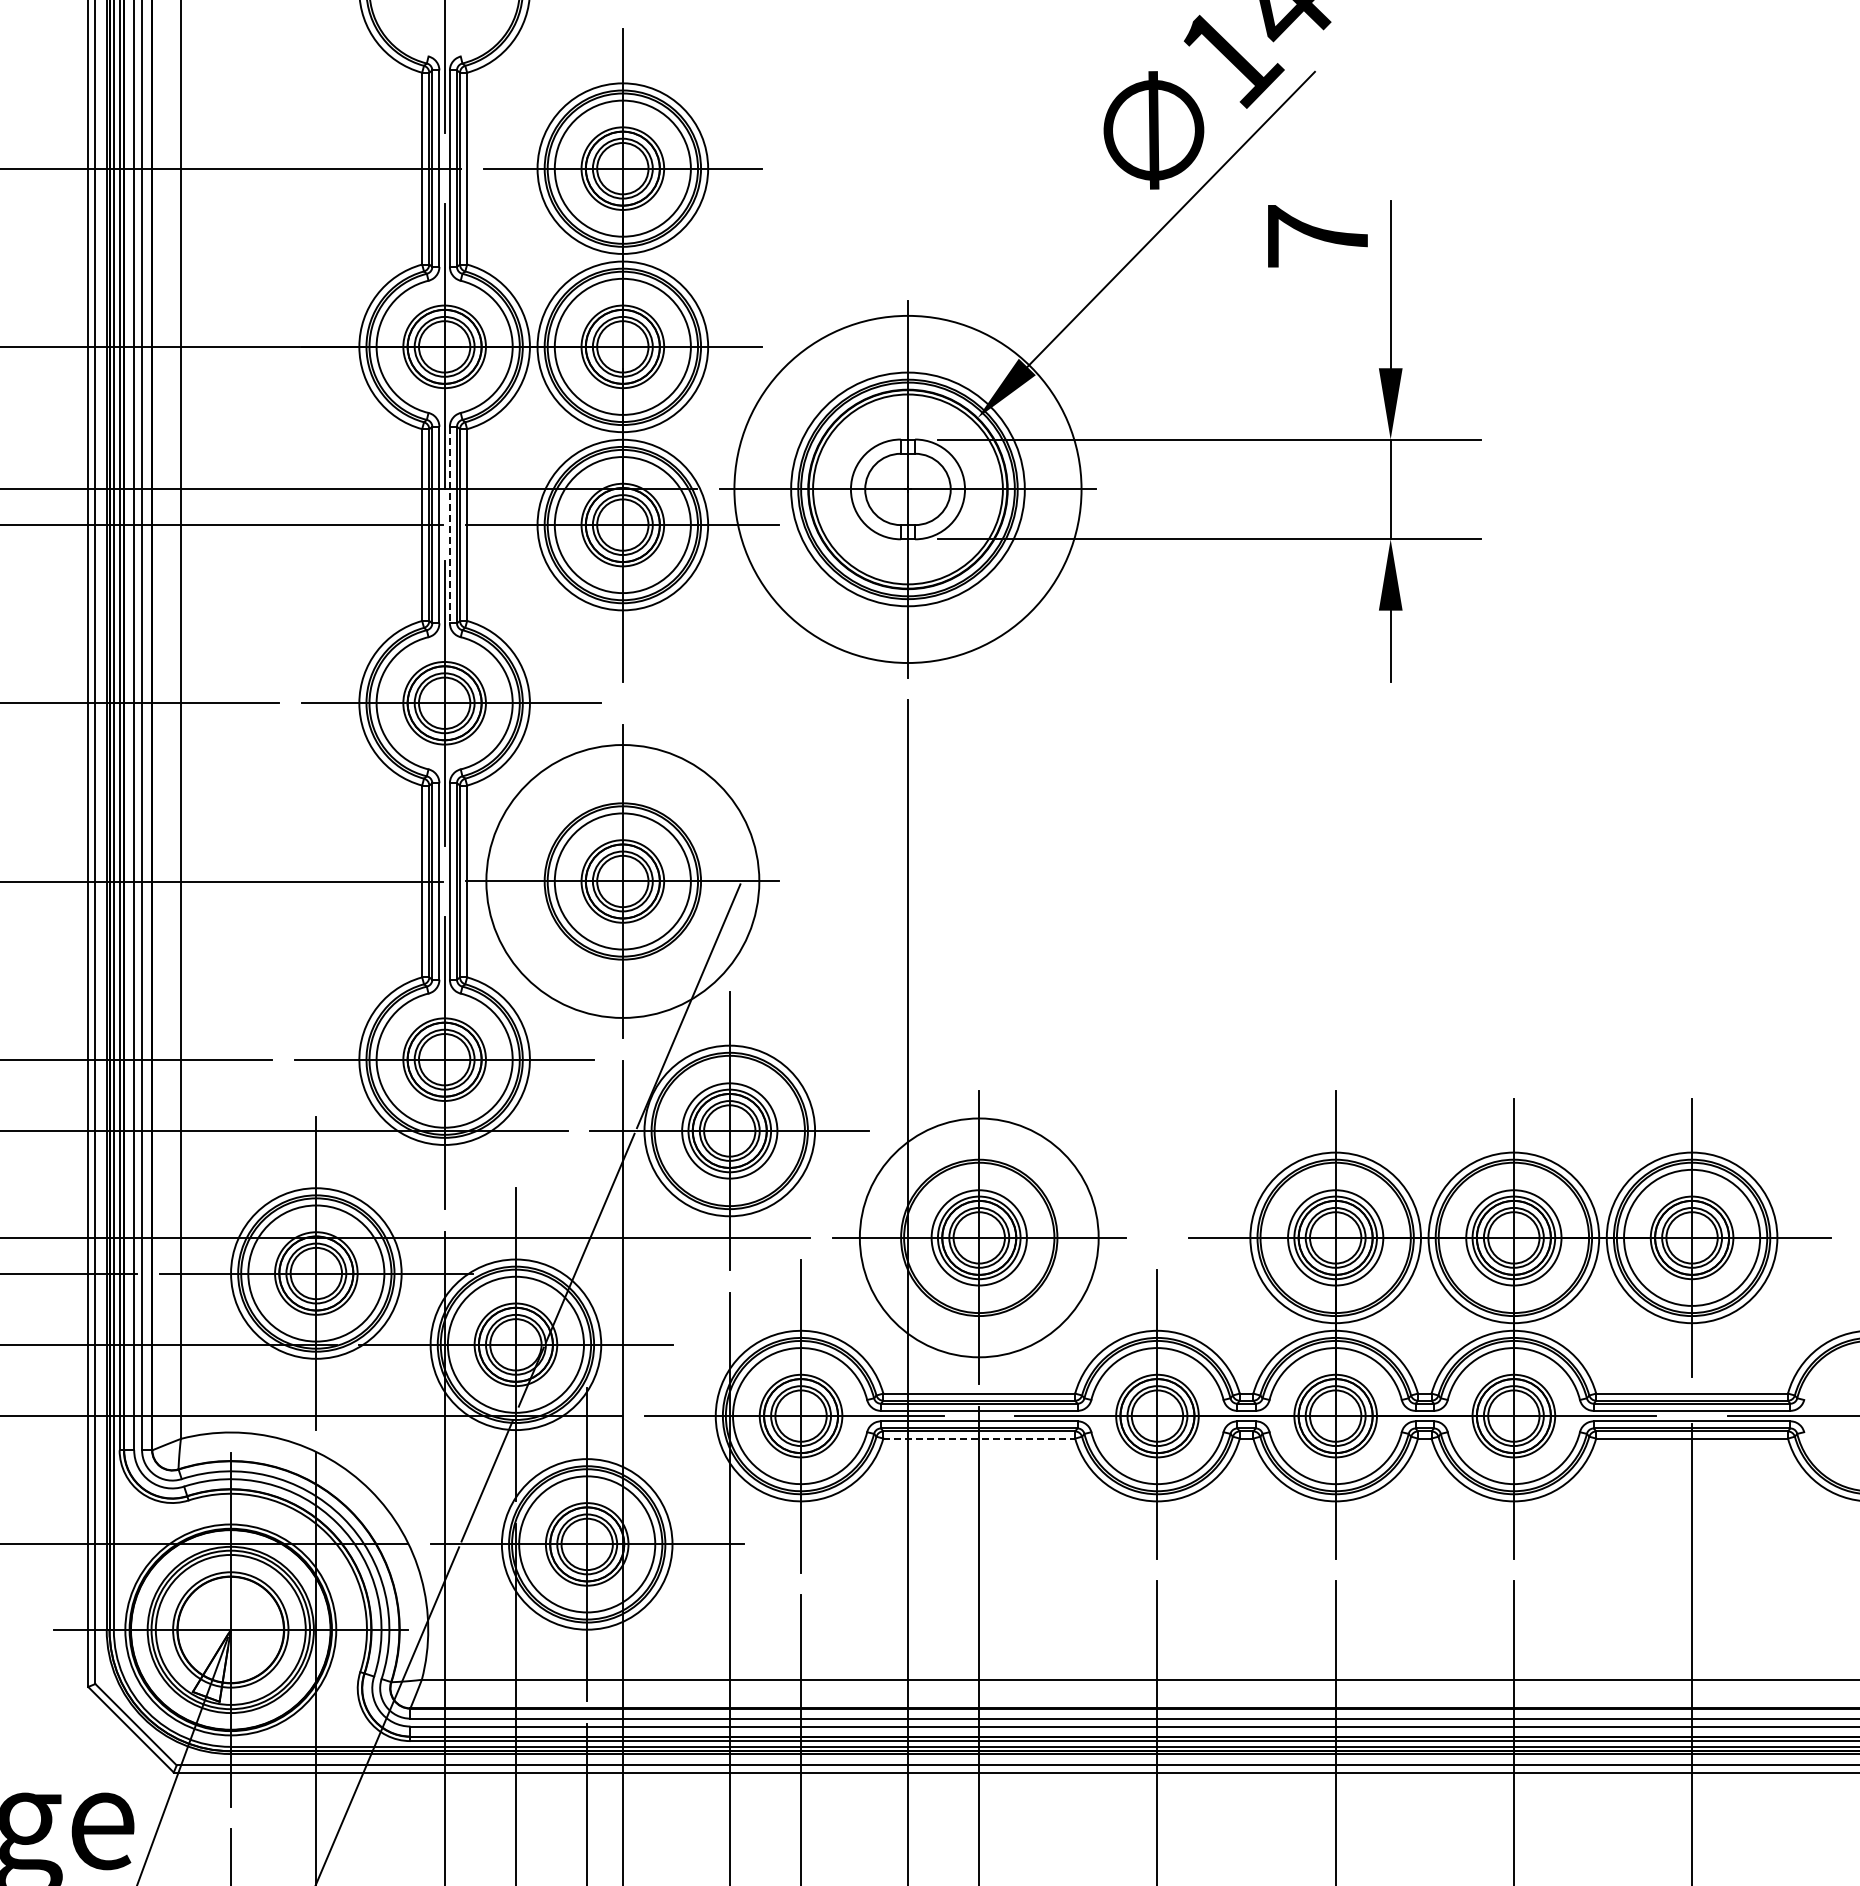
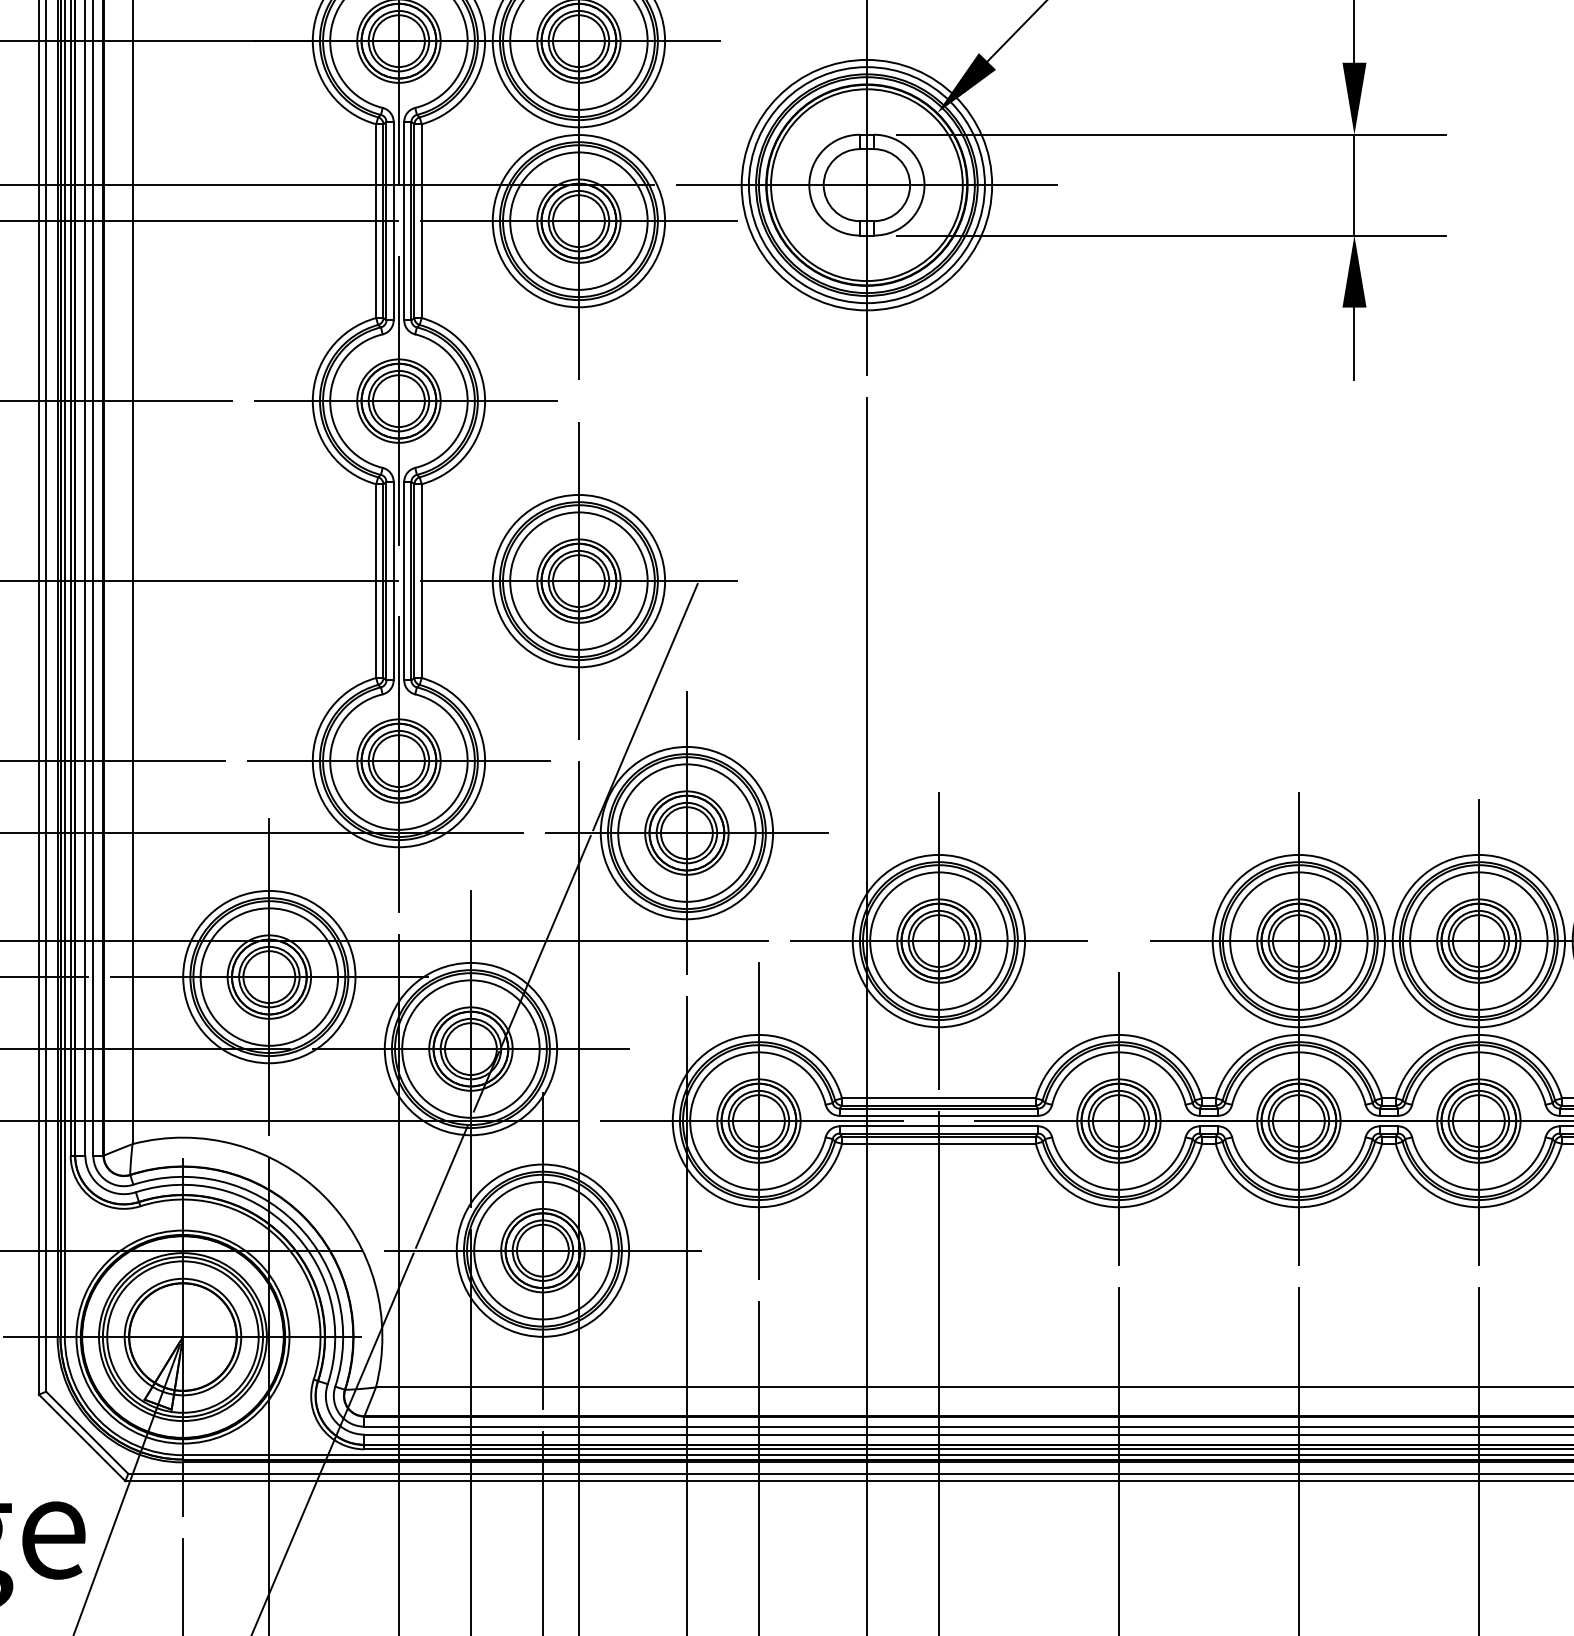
circle: (907, 489) -> (866, 185), size x0.71
line: (449, 525) -> (403, 221), dashed -> solid
circle: (622, 881) -> (578, 581), size x0.62
circle: (729, 1130) -> (686, 832), size x1.43
circle: (978, 1237) -> (938, 940), size x0.71
circle: (979, 1237) -> (939, 940), size x1.43
circle: (1335, 1237) -> (1298, 940), size x1.43
circle: (1513, 1237) -> (1478, 940), size x1.43
line: (979, 1438) -> (939, 1143), dashed -> solid

